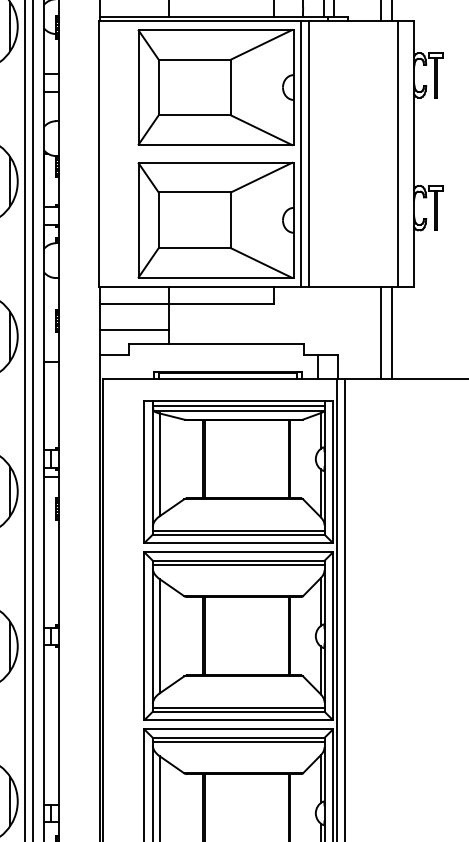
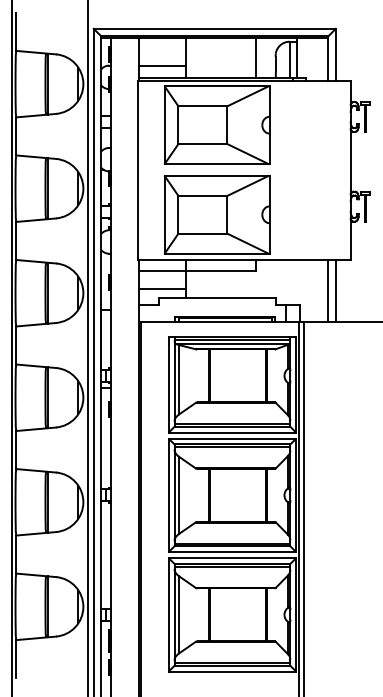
line: (301, 153) -> (274, 169), removed
line: (309, 153) -> (280, 169), removed
line: (397, 153) -> (339, 169), removed

